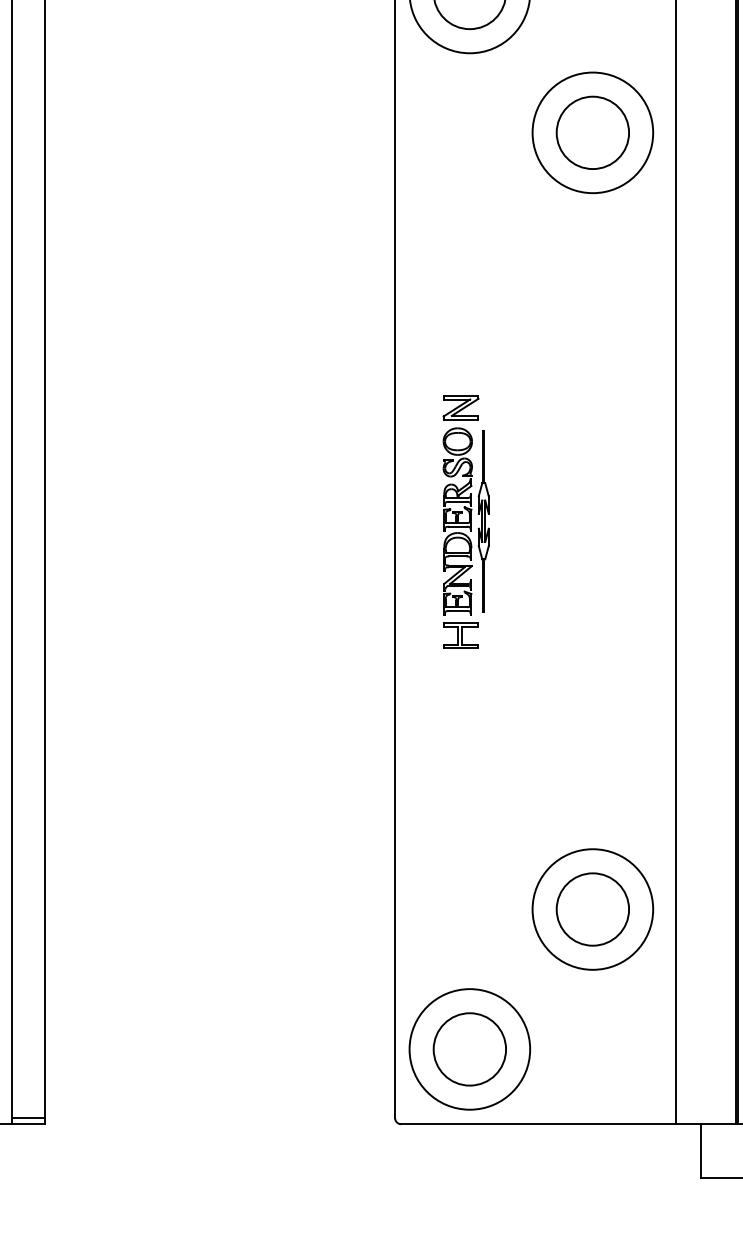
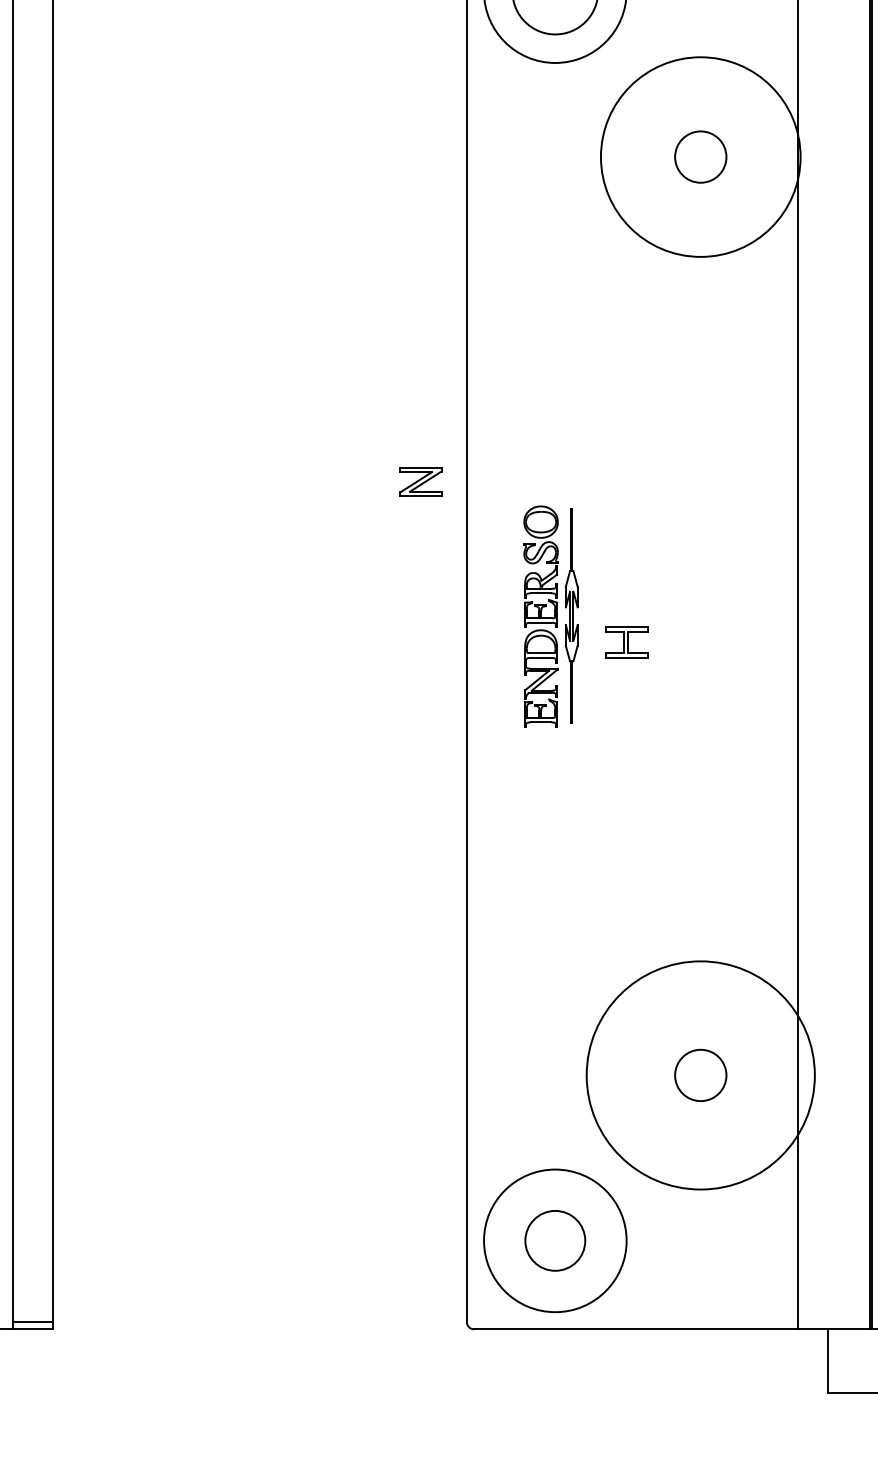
circle: (592, 132) -> (700, 156), size x0.6
circle: (592, 132) -> (700, 156), size x1.4
part: (460, 407) -> (420, 481), moved
part: (460, 635) -> (626, 642), moved
circle: (592, 909) -> (700, 1075), size x0.6
circle: (592, 909) -> (700, 1075), size x1.6
circle: (470, 1049) -> (555, 1240), size x0.7

